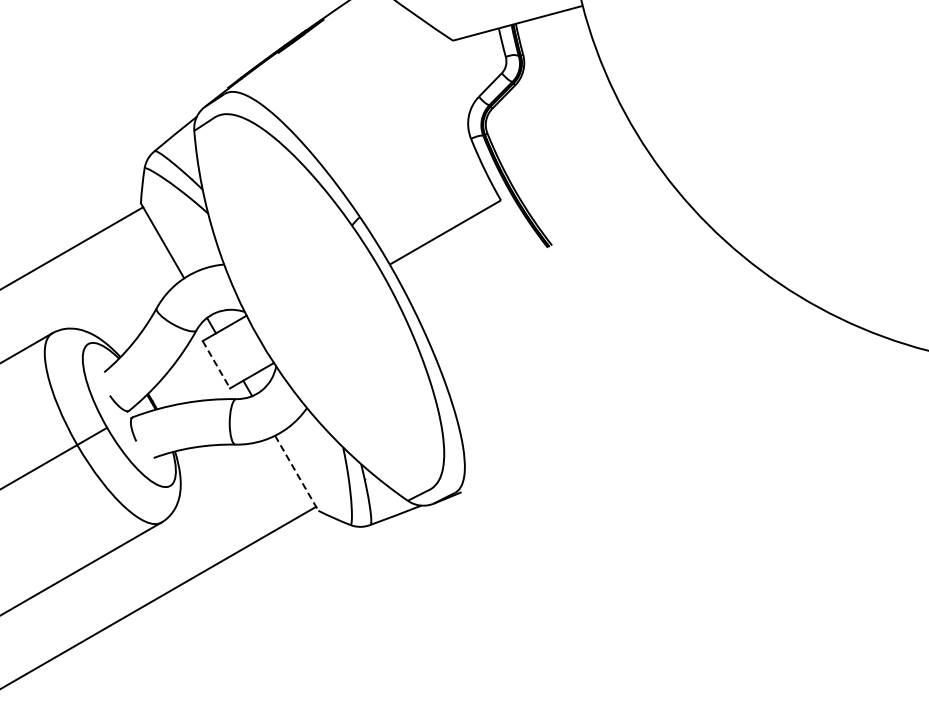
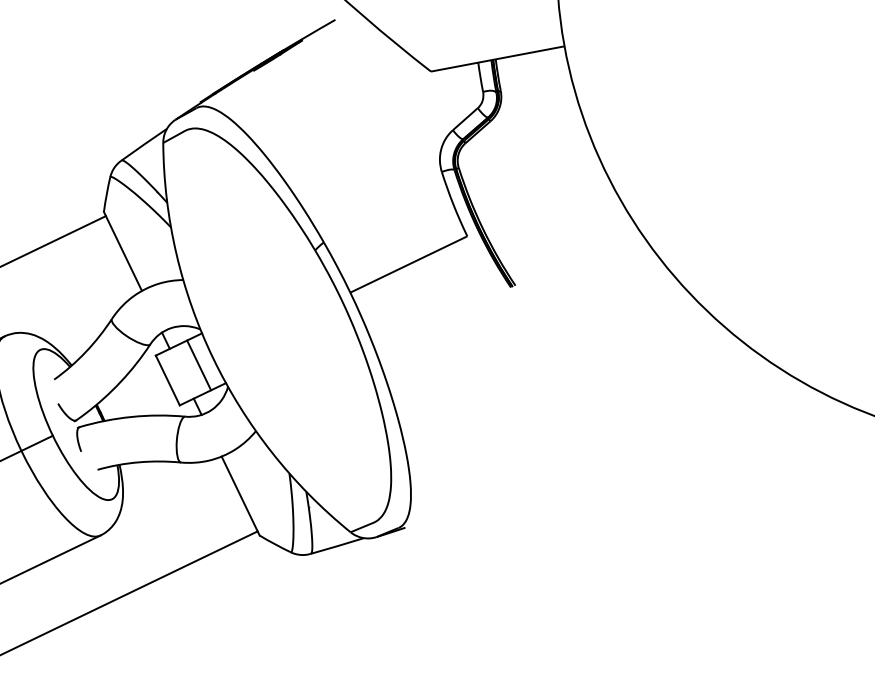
line: (245, 347) -> (198, 365), added
line: (216, 365) -> (167, 381), dashed -> solid
line: (297, 473) -> (241, 496), dashed -> solid

